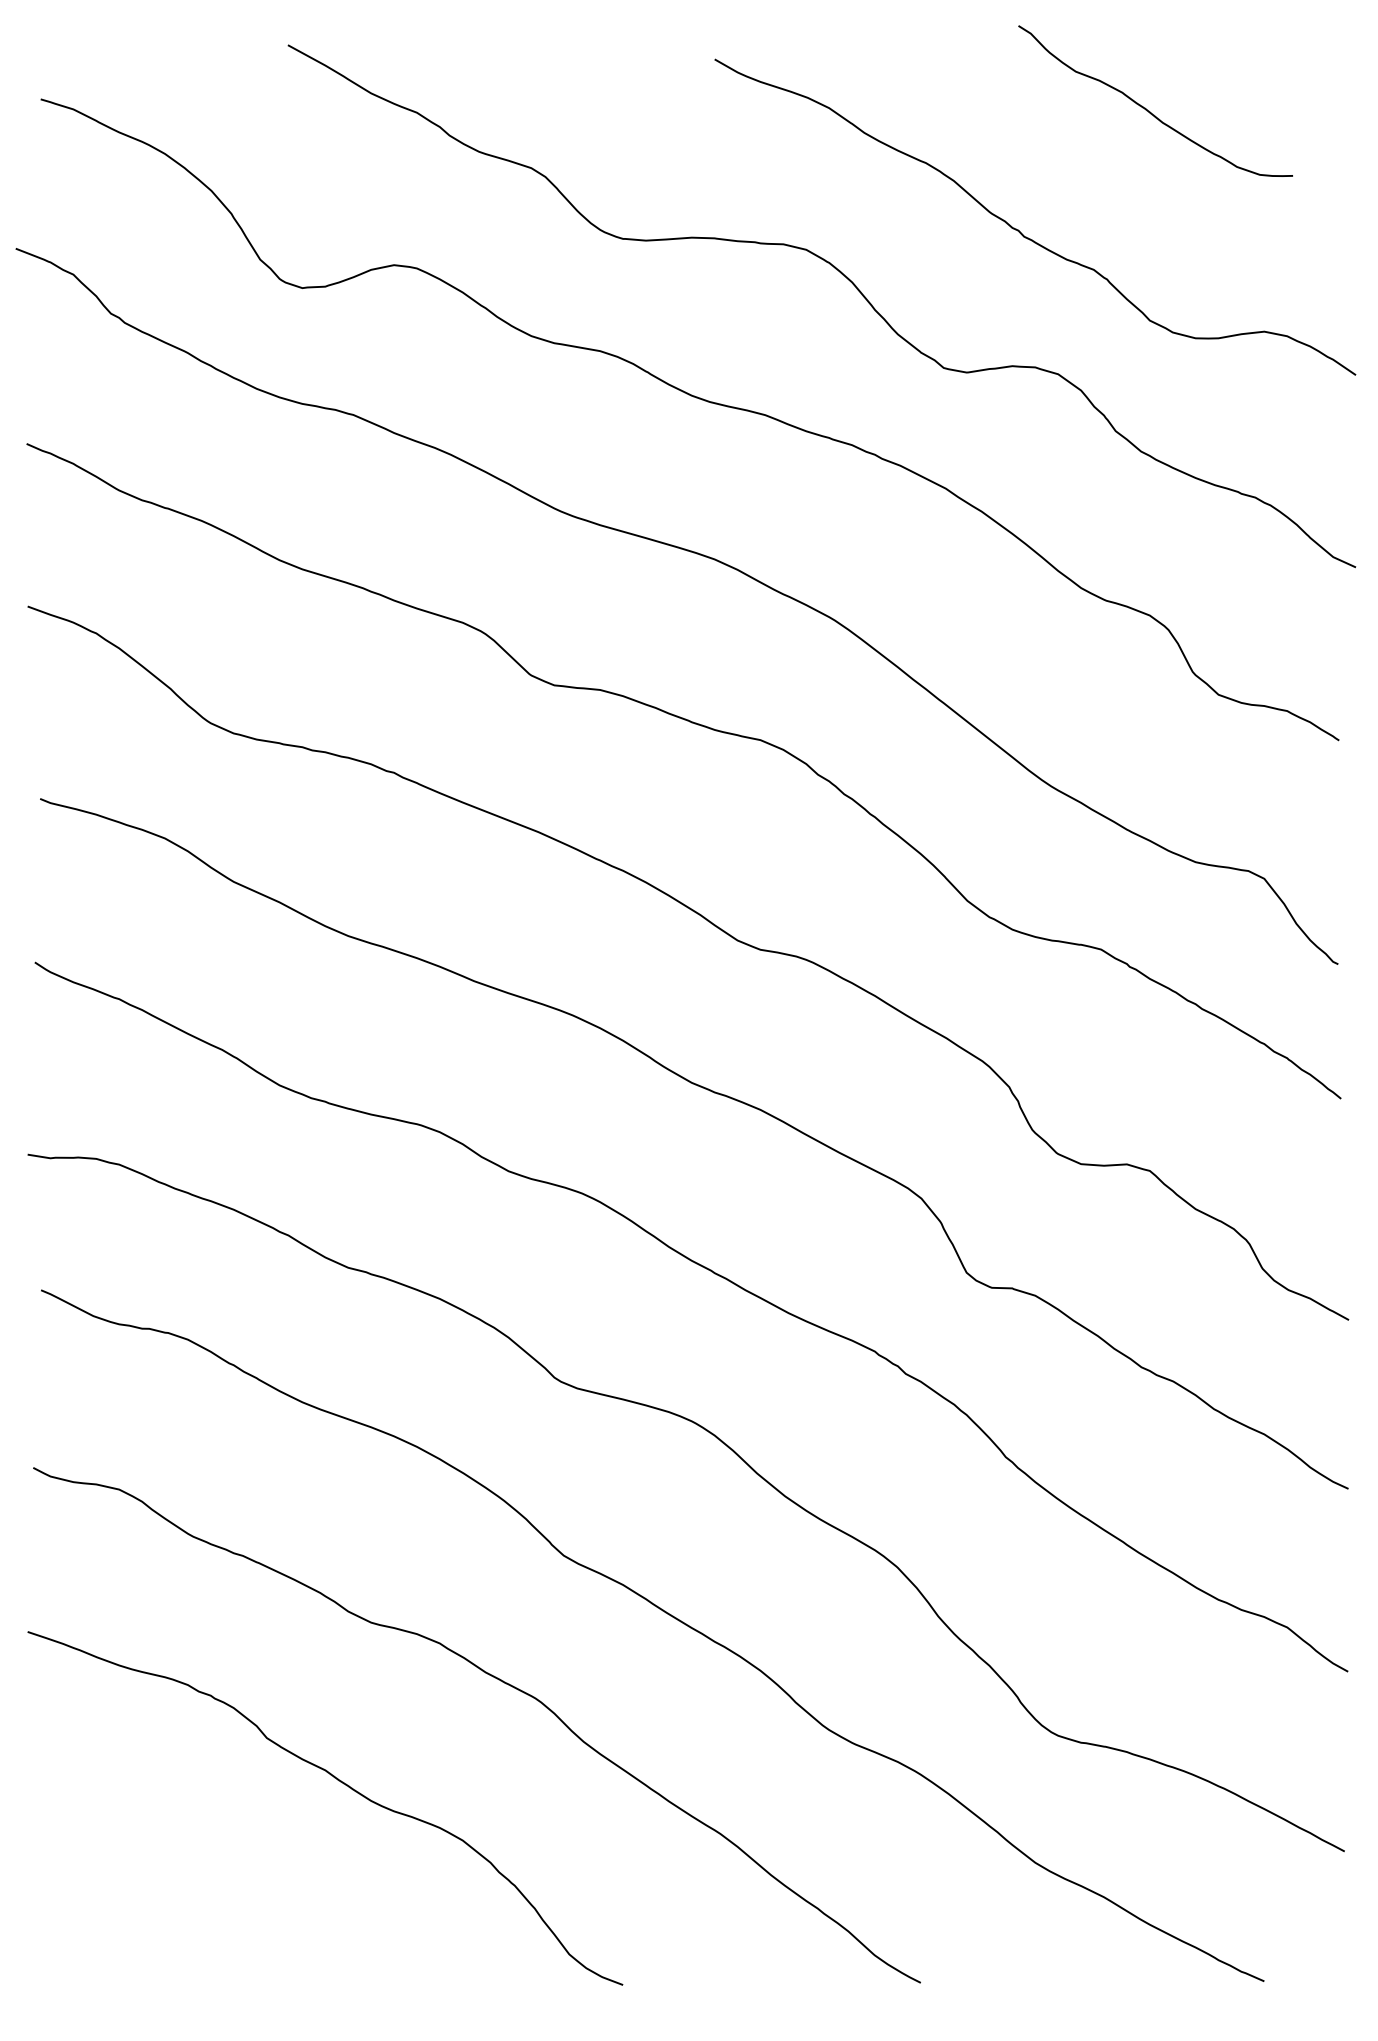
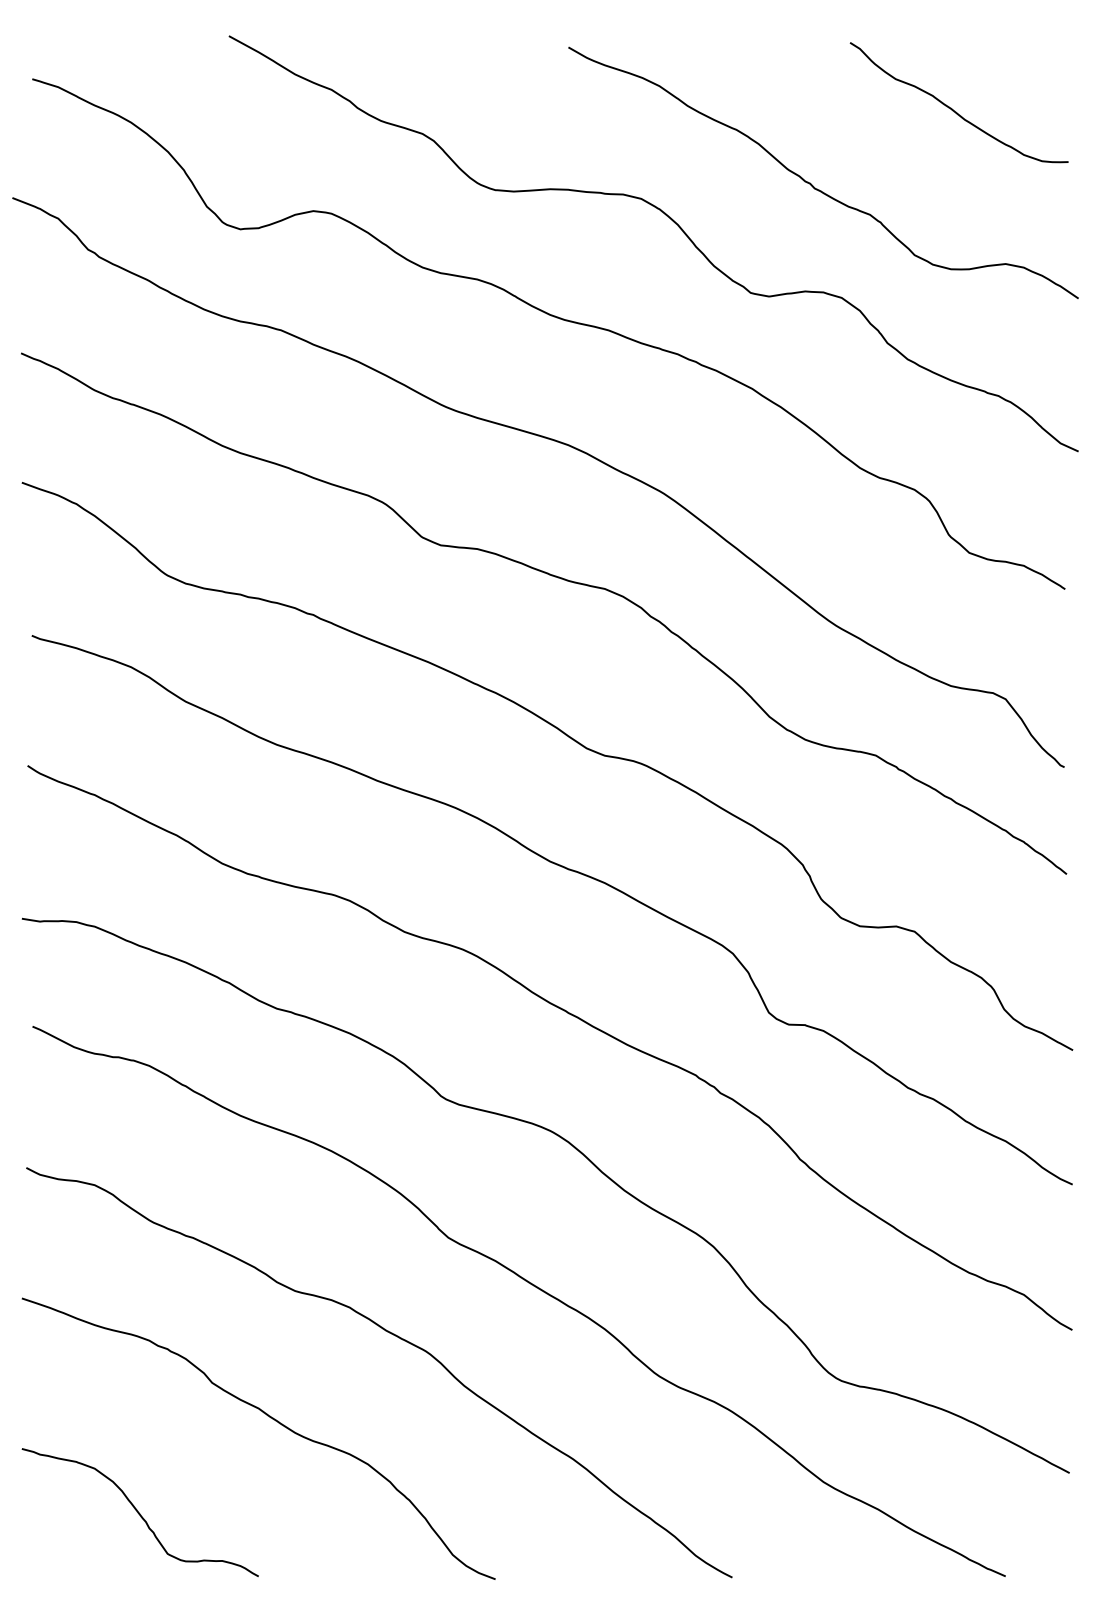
curve: (1147, 108) -> (952, 108), moved
curve: (175, 1901) -> (139, 1512), added

